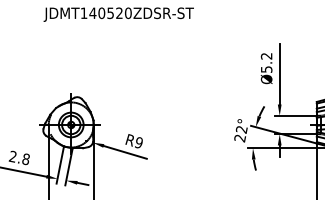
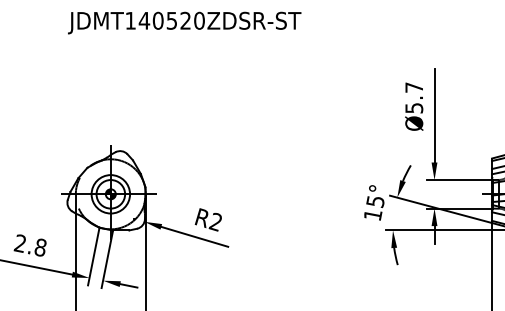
text: (266, 56) -> (414, 87), Ø5.2 -> Ø5.7
text: (240, 134) -> (373, 209), 22° -> 15°
text: (138, 142) -> (215, 221), R9 -> R2

